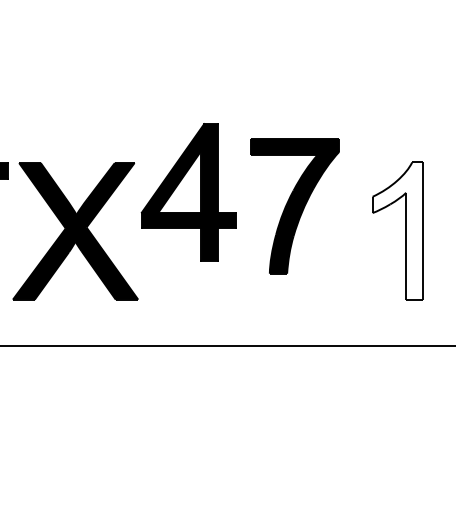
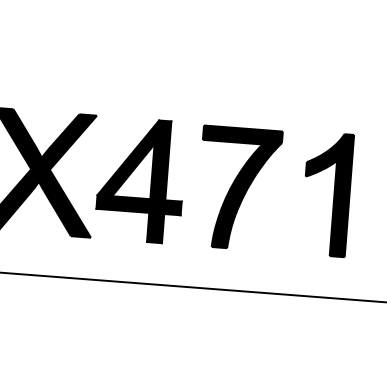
part: (188, 192) -> (140, 180), moved
part: (294, 206) -> (238, 188), moved
fill: (397, 230) -> (326, 193), added

